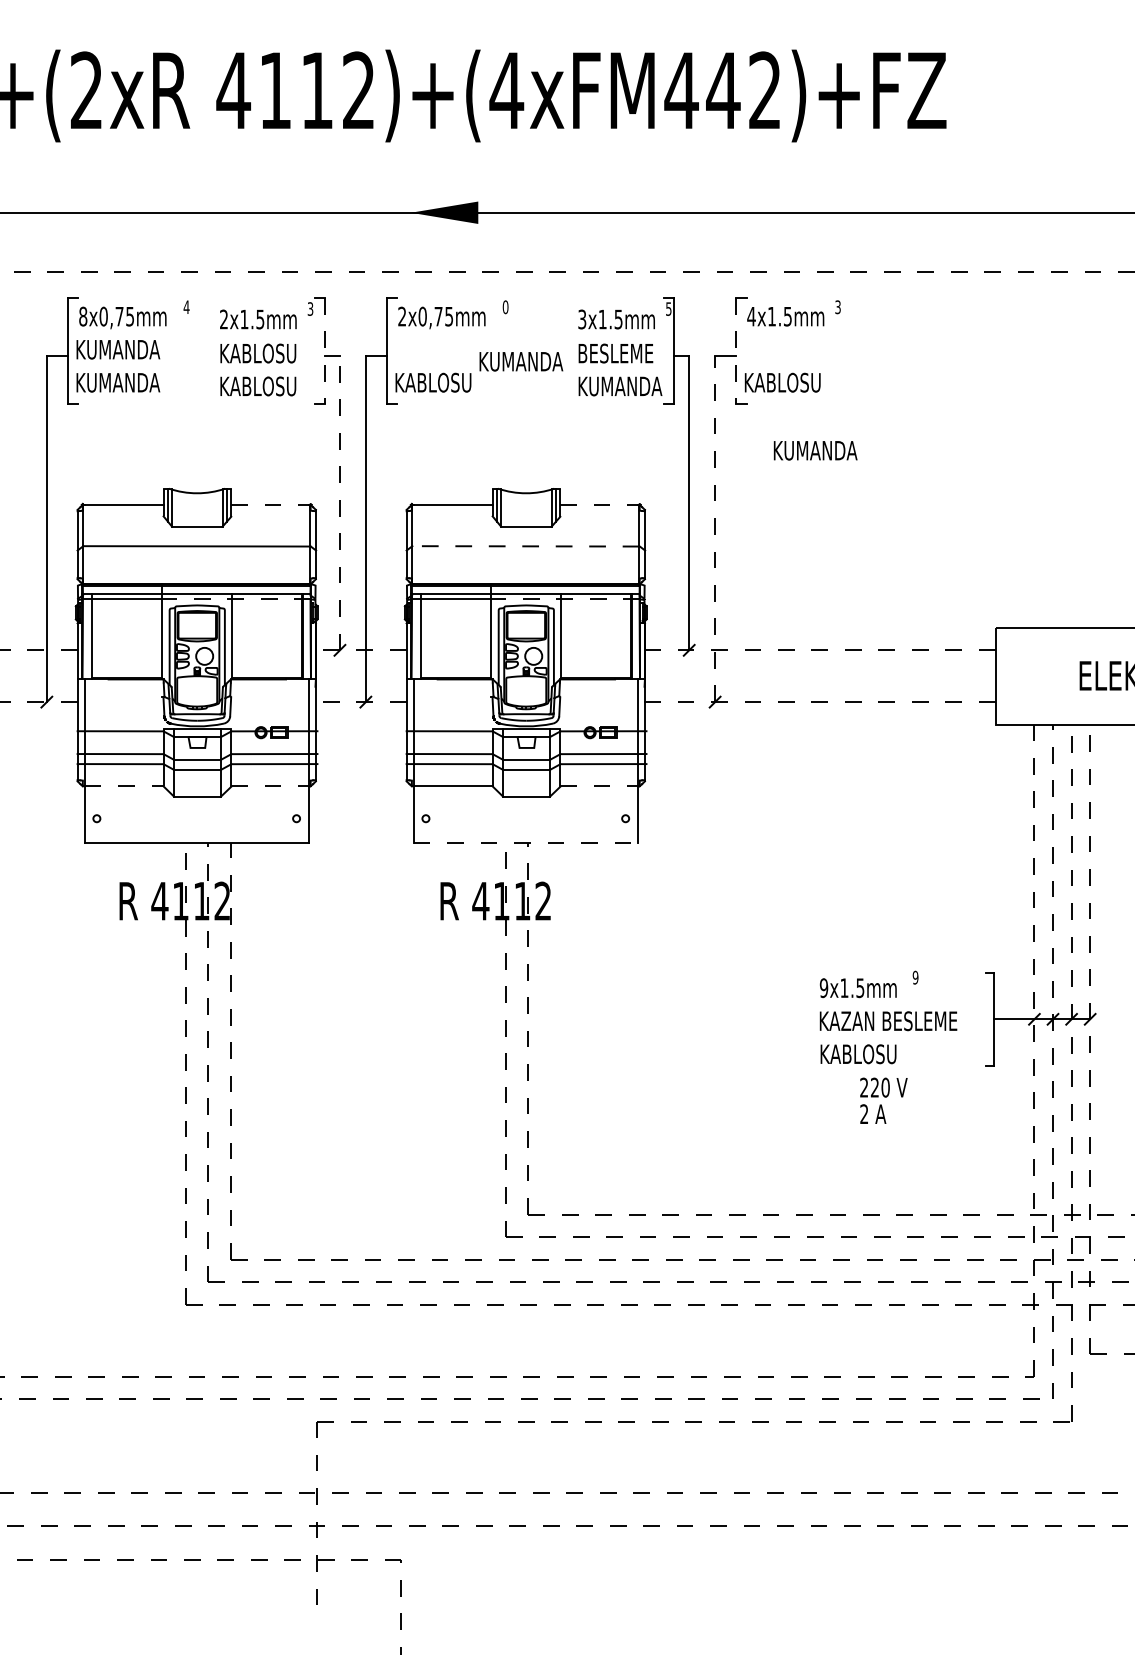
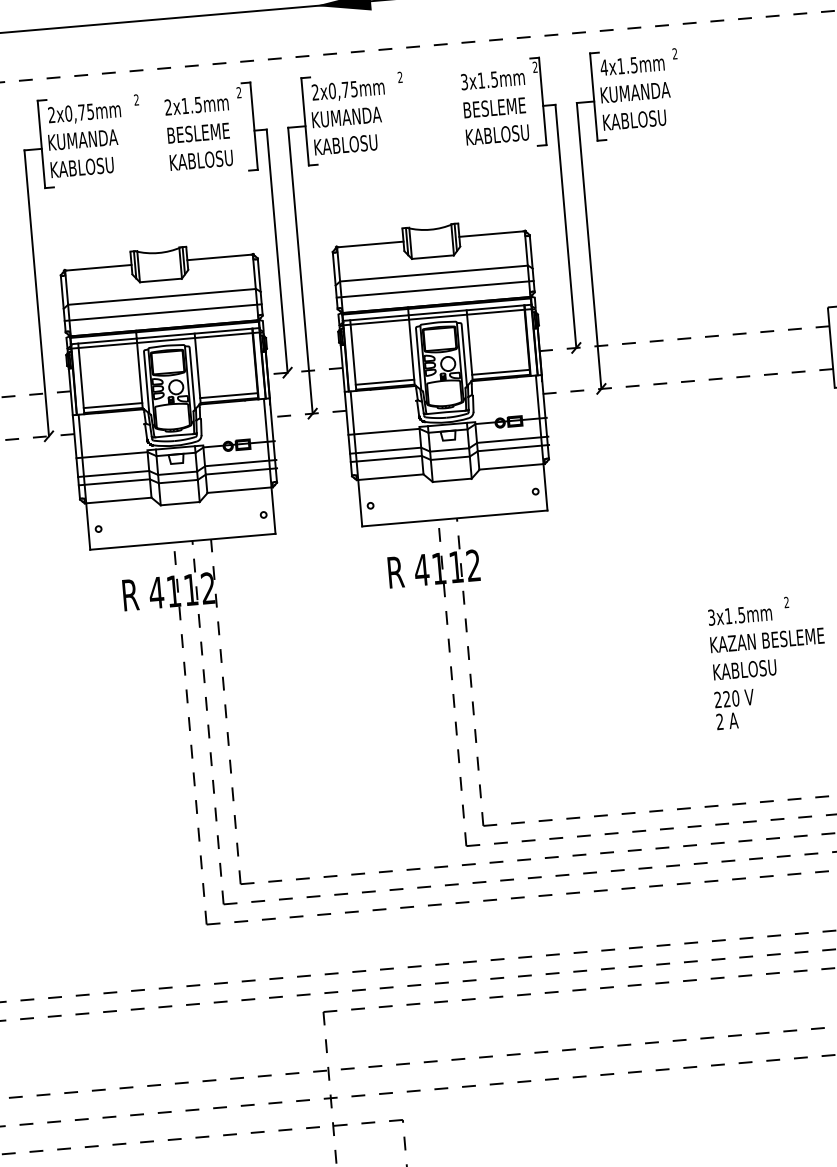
text: (186, 306) -> (136, 99), 4 -> 2
text: (505, 307) -> (400, 77), 0 -> 2
text: (837, 307) -> (674, 54), 3 -> 2
text: (310, 308) -> (239, 92), 3 -> 2
text: (668, 308) -> (534, 66), 5 -> 2
text: (83, 316) -> (51, 114), 8x0,75mm -> 2x0,75mm
line: (325, 350) -> (254, 125), dashed -> solid
line: (736, 350) -> (594, 96), dashed -> solid
text: (259, 353) -> (200, 133), KABLOSU -> BESLEME
text: (521, 361) -> (346, 117), moved
text: (123, 382) -> (89, 166), KUMANDA -> KABLOSU
text: (625, 386) -> (504, 134), KUMANDA -> KABLOSU
text: (815, 450) -> (635, 92), moved
line: (339, 502) -> (276, 250), dashed -> solid
line: (269, 504) -> (219, 257), dashed -> solid
line: (599, 504) -> (491, 233), dashed -> solid
line: (715, 529) -> (589, 246), dashed -> solid
line: (525, 546) -> (433, 273), dashed -> solid
line: (196, 565) -> (163, 312), added
line: (525, 565) -> (434, 289), added
line: (236, 599) -> (198, 338), dashed -> solid
line: (565, 599) -> (470, 314), dashed -> solid
line: (126, 671) -> (112, 405), added
line: (266, 671) -> (228, 395), added
line: (455, 671) -> (384, 382), added
line: (596, 671) -> (501, 372), added
line: (124, 786) -> (119, 500), dashed -> solid
line: (269, 786) -> (239, 490), dashed -> solid
line: (599, 786) -> (511, 466), dashed -> solid
line: (526, 842) -> (455, 518), dashed -> solid
text: (915, 977) -> (786, 602), 9 -> 2
text: (823, 987) -> (711, 617), 9x1.5mm -> 3x1.5mm
text: (883, 1100) -> (734, 709), moved

